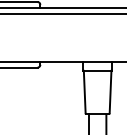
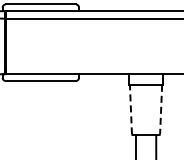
line: (84, 91) -> (130, 109), solid -> dashed
line: (110, 91) -> (161, 109), solid -> dashed

